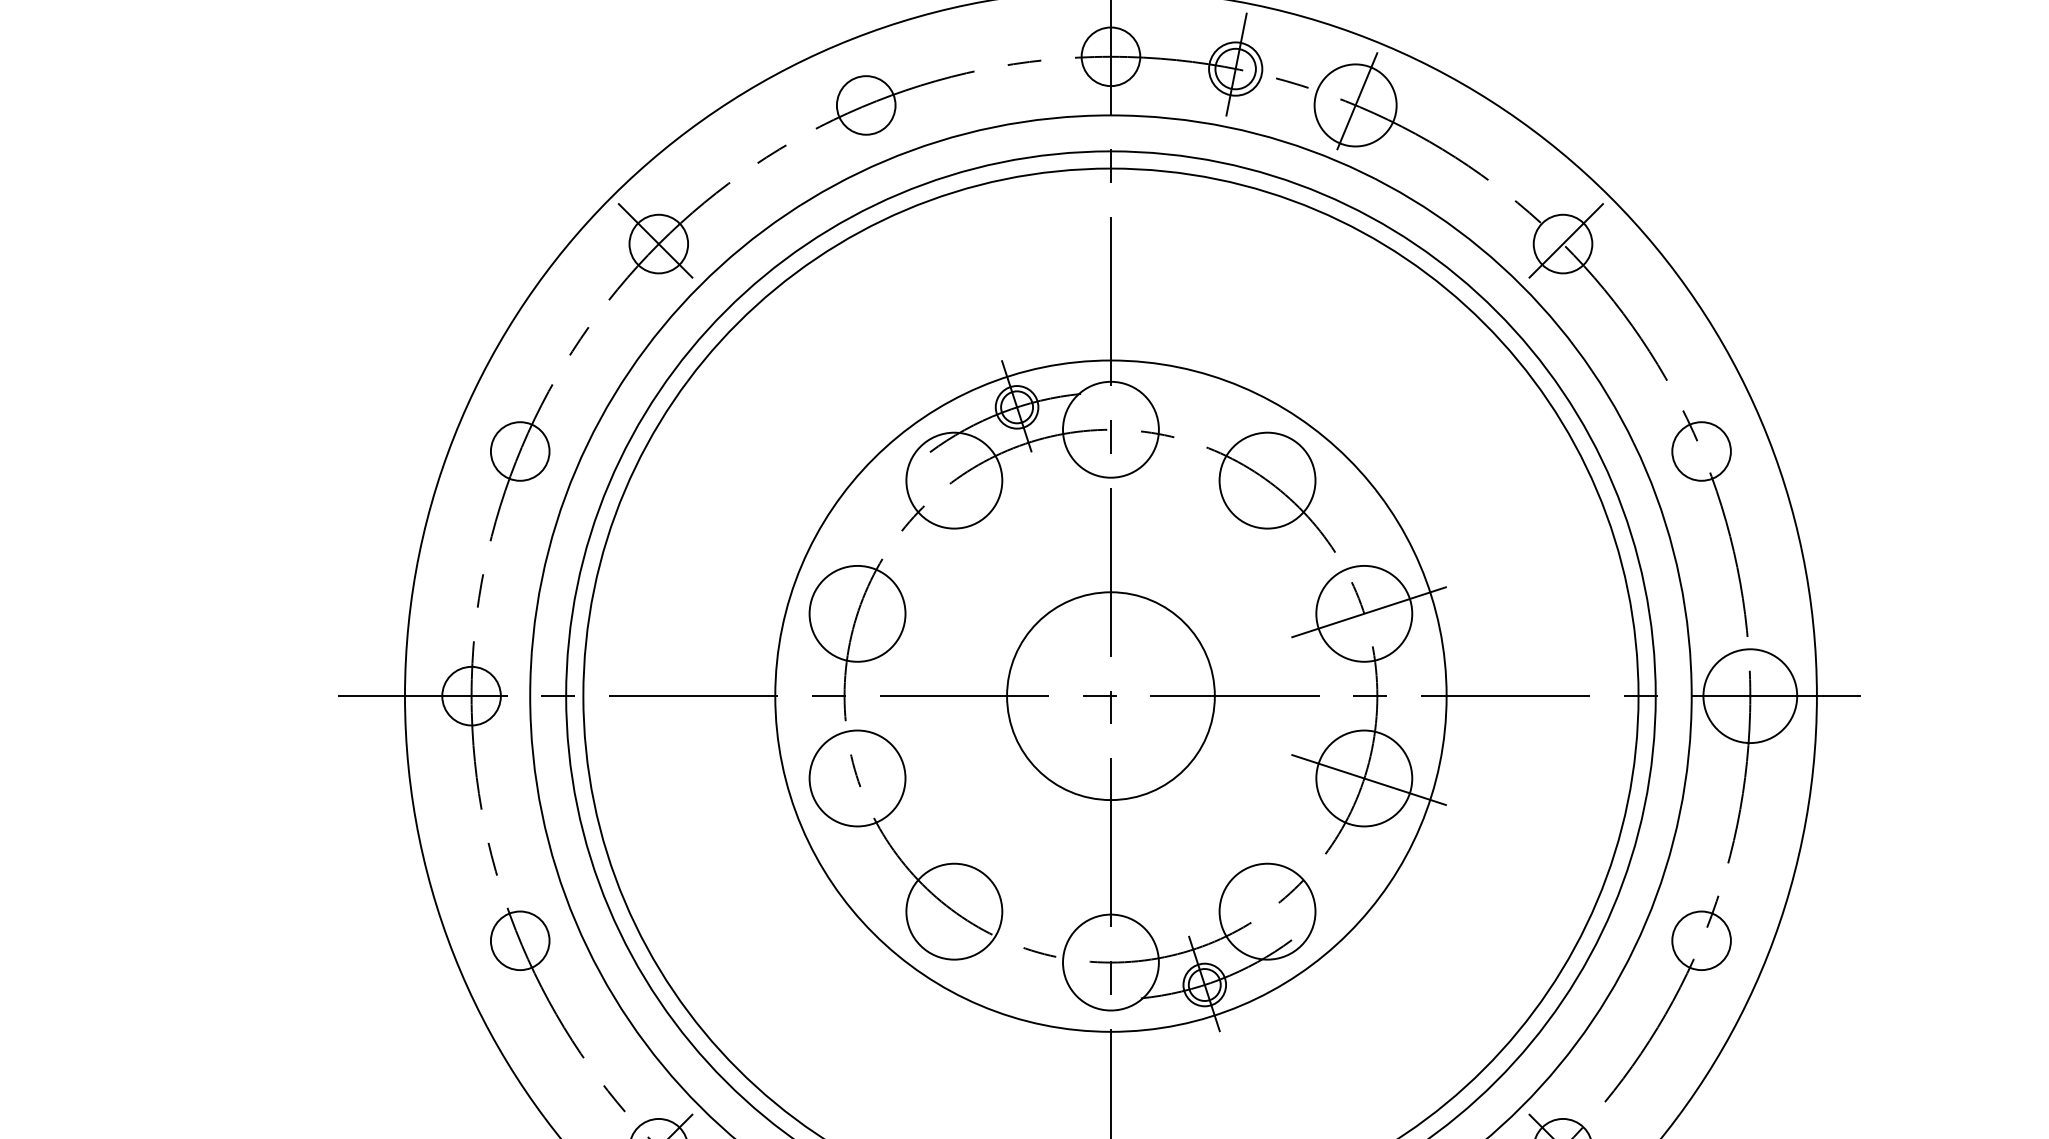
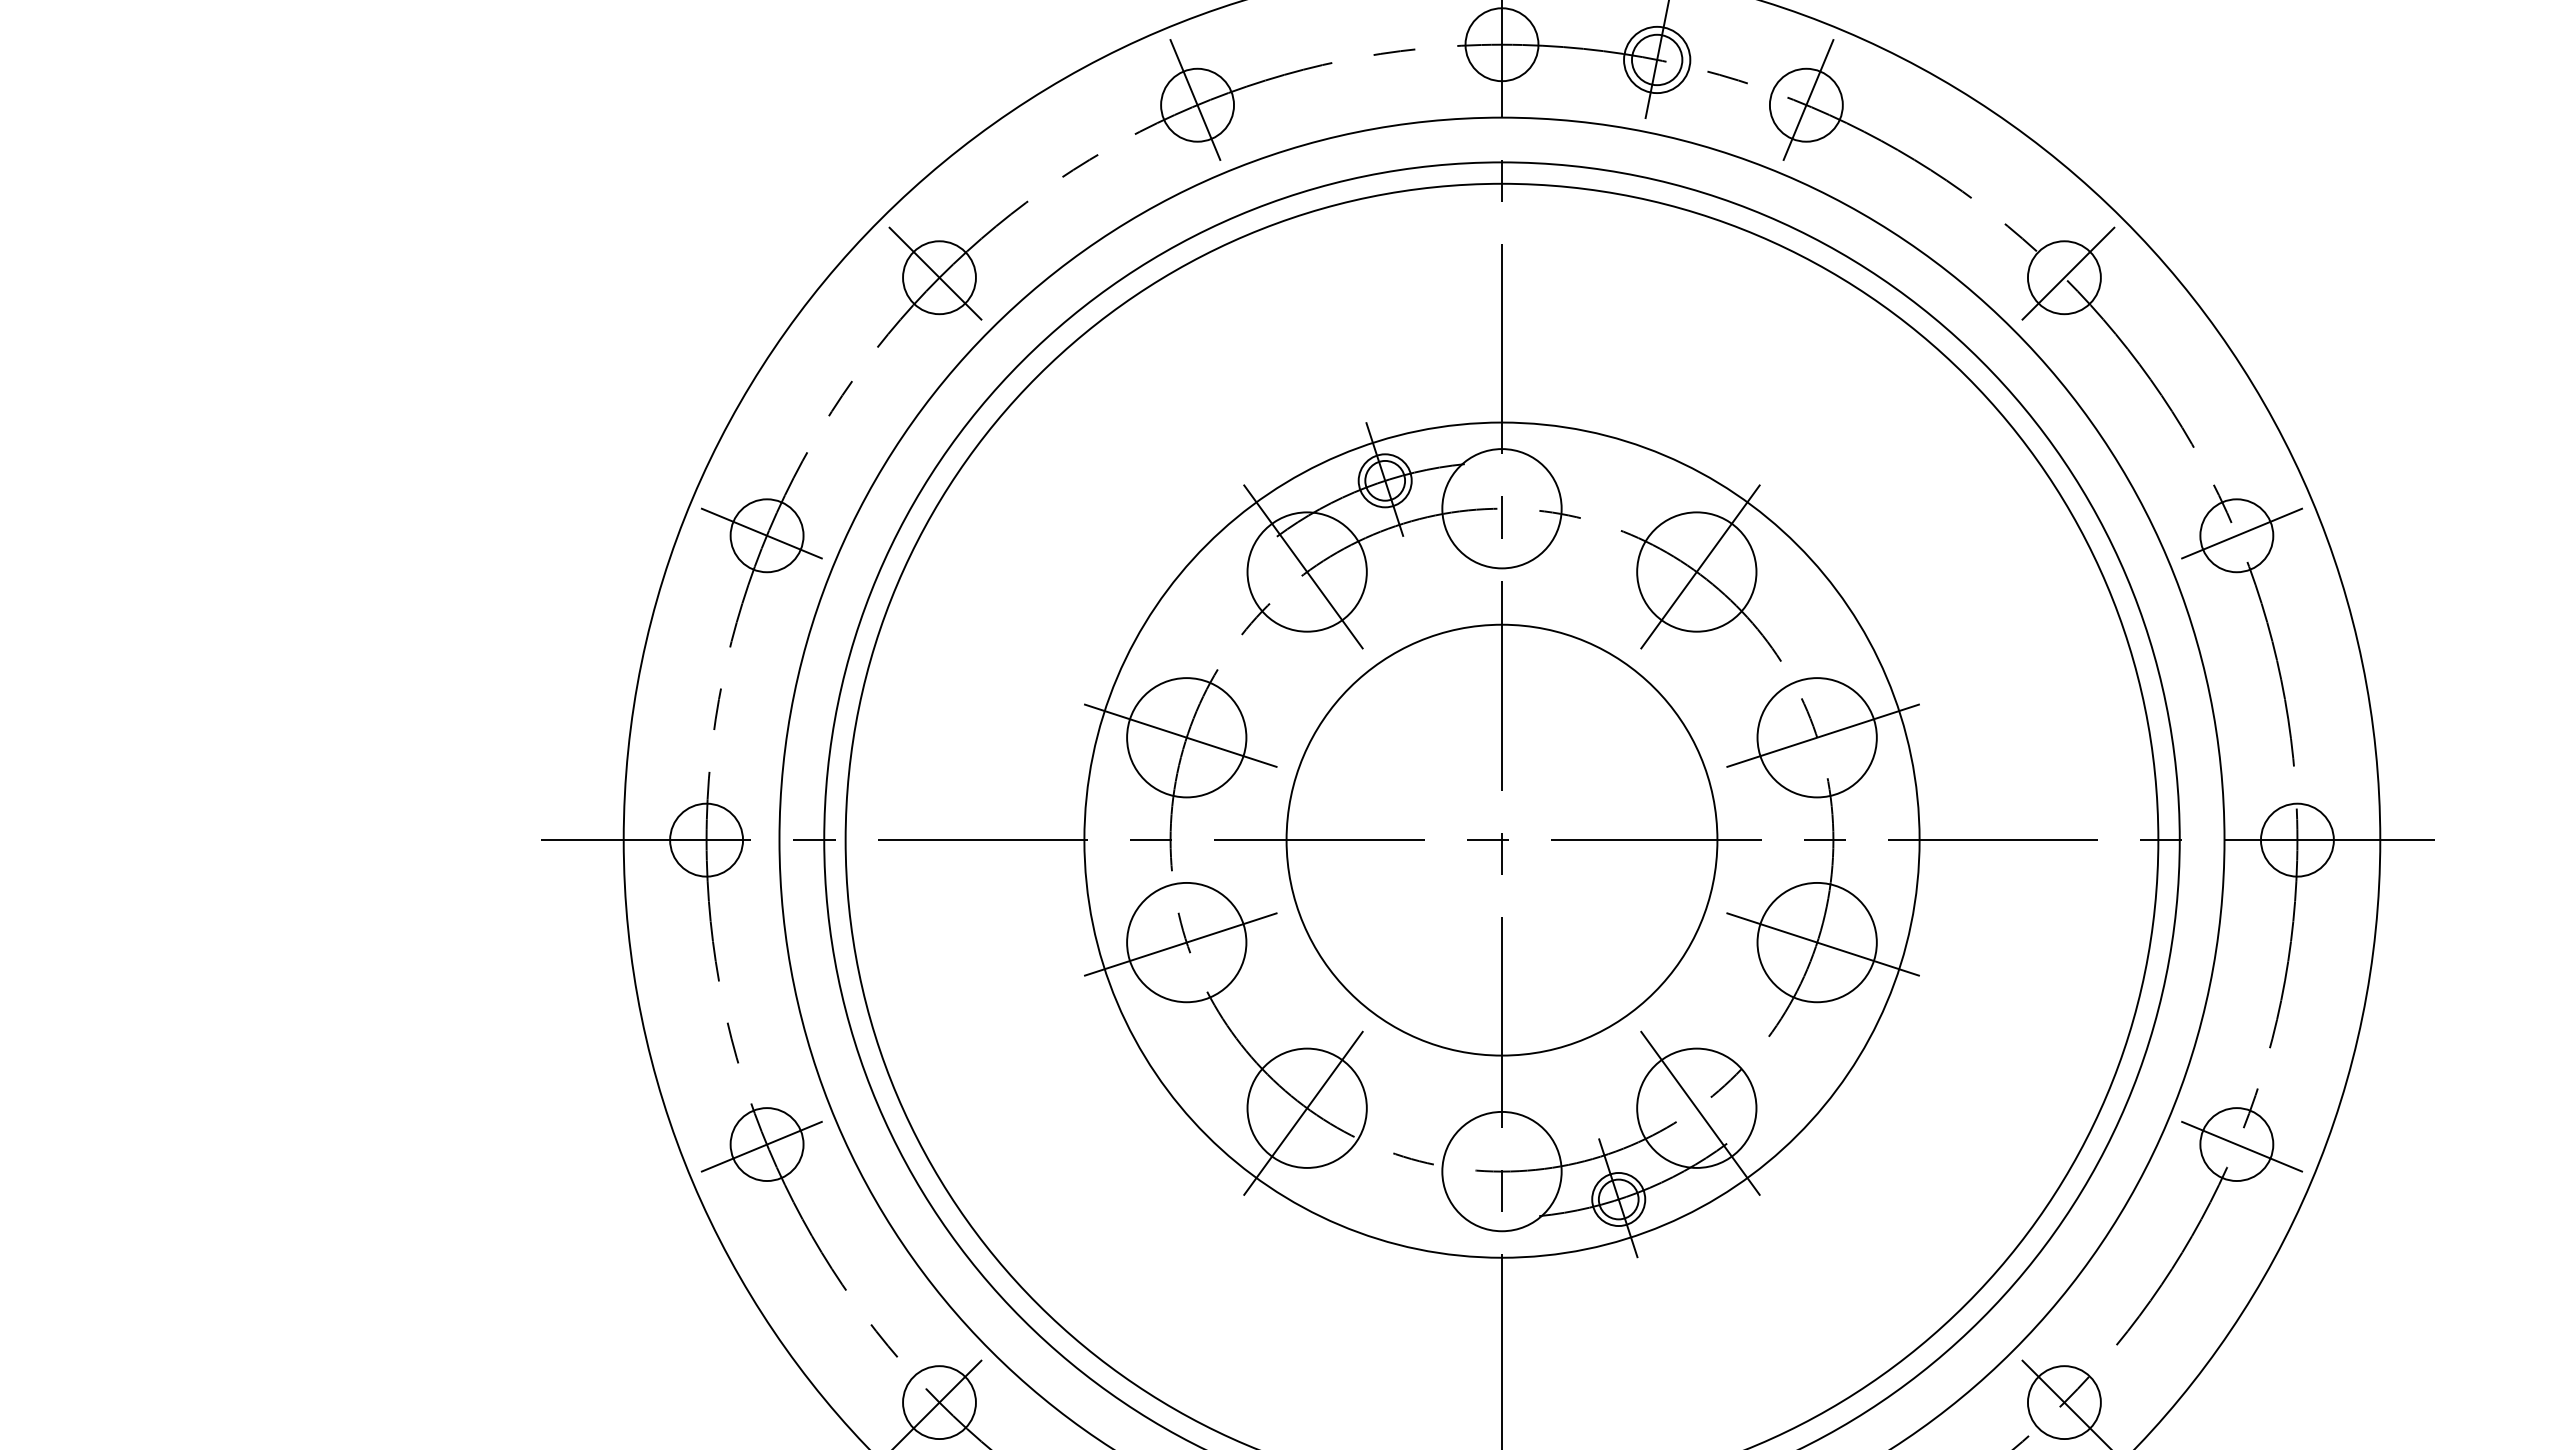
line: (864, 100) -> (1195, 99), added
circle: (1354, 104) -> (1805, 104), size x0.71
line: (515, 449) -> (761, 533), added
line: (1705, 449) -> (2241, 533), added
line: (951, 476) -> (1303, 566), added
line: (1270, 476) -> (1700, 566), added
line: (852, 612) -> (1180, 735), added
circle: (1110, 695) -> (1501, 839), size x1.67
circle: (1749, 695) -> (2296, 839), size x0.62
line: (852, 780) -> (1180, 944), added
line: (951, 915) -> (1303, 1113), added
line: (1270, 915) -> (1700, 1113), added
line: (515, 942) -> (761, 1146), added
line: (1705, 942) -> (2241, 1146), added

